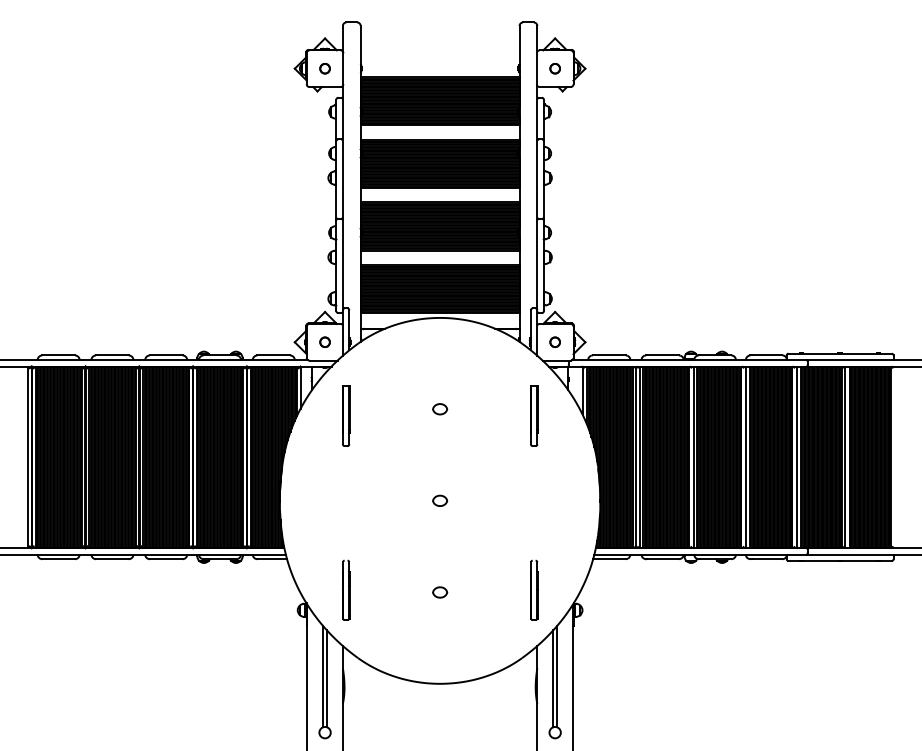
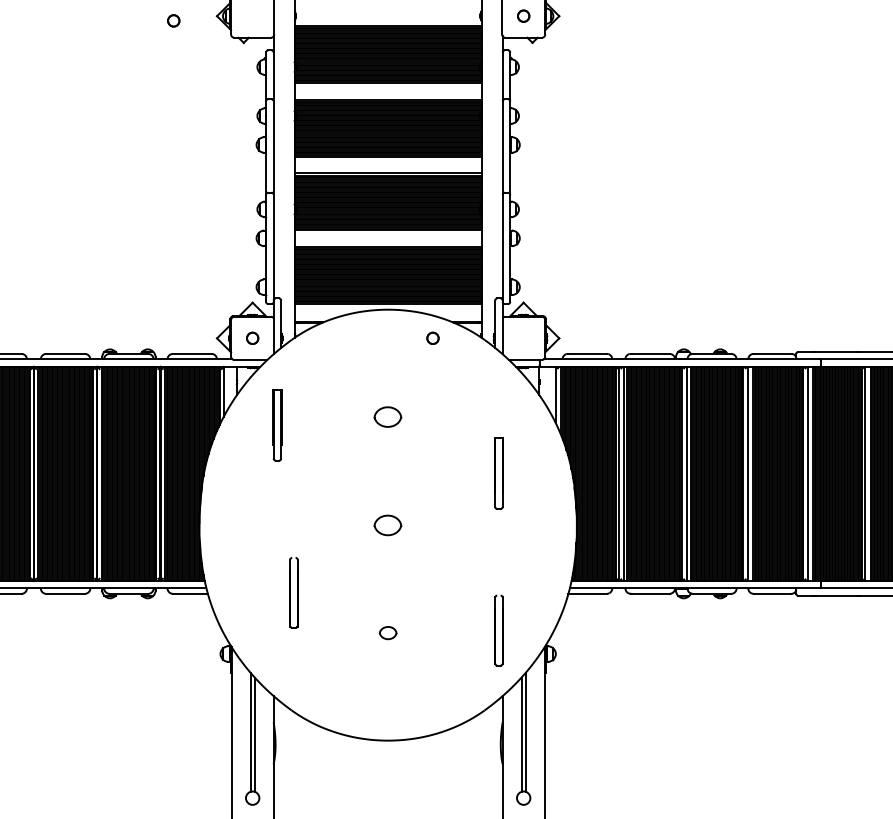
circle: (324, 68) -> (173, 20), moved
circle: (554, 341) -> (432, 337), moved
part: (440, 409) -> (388, 417), size x1.6
part: (534, 415) -> (499, 472), moved
part: (440, 500) -> (388, 524), size x1.6
part: (346, 589) -> (294, 591), moved

